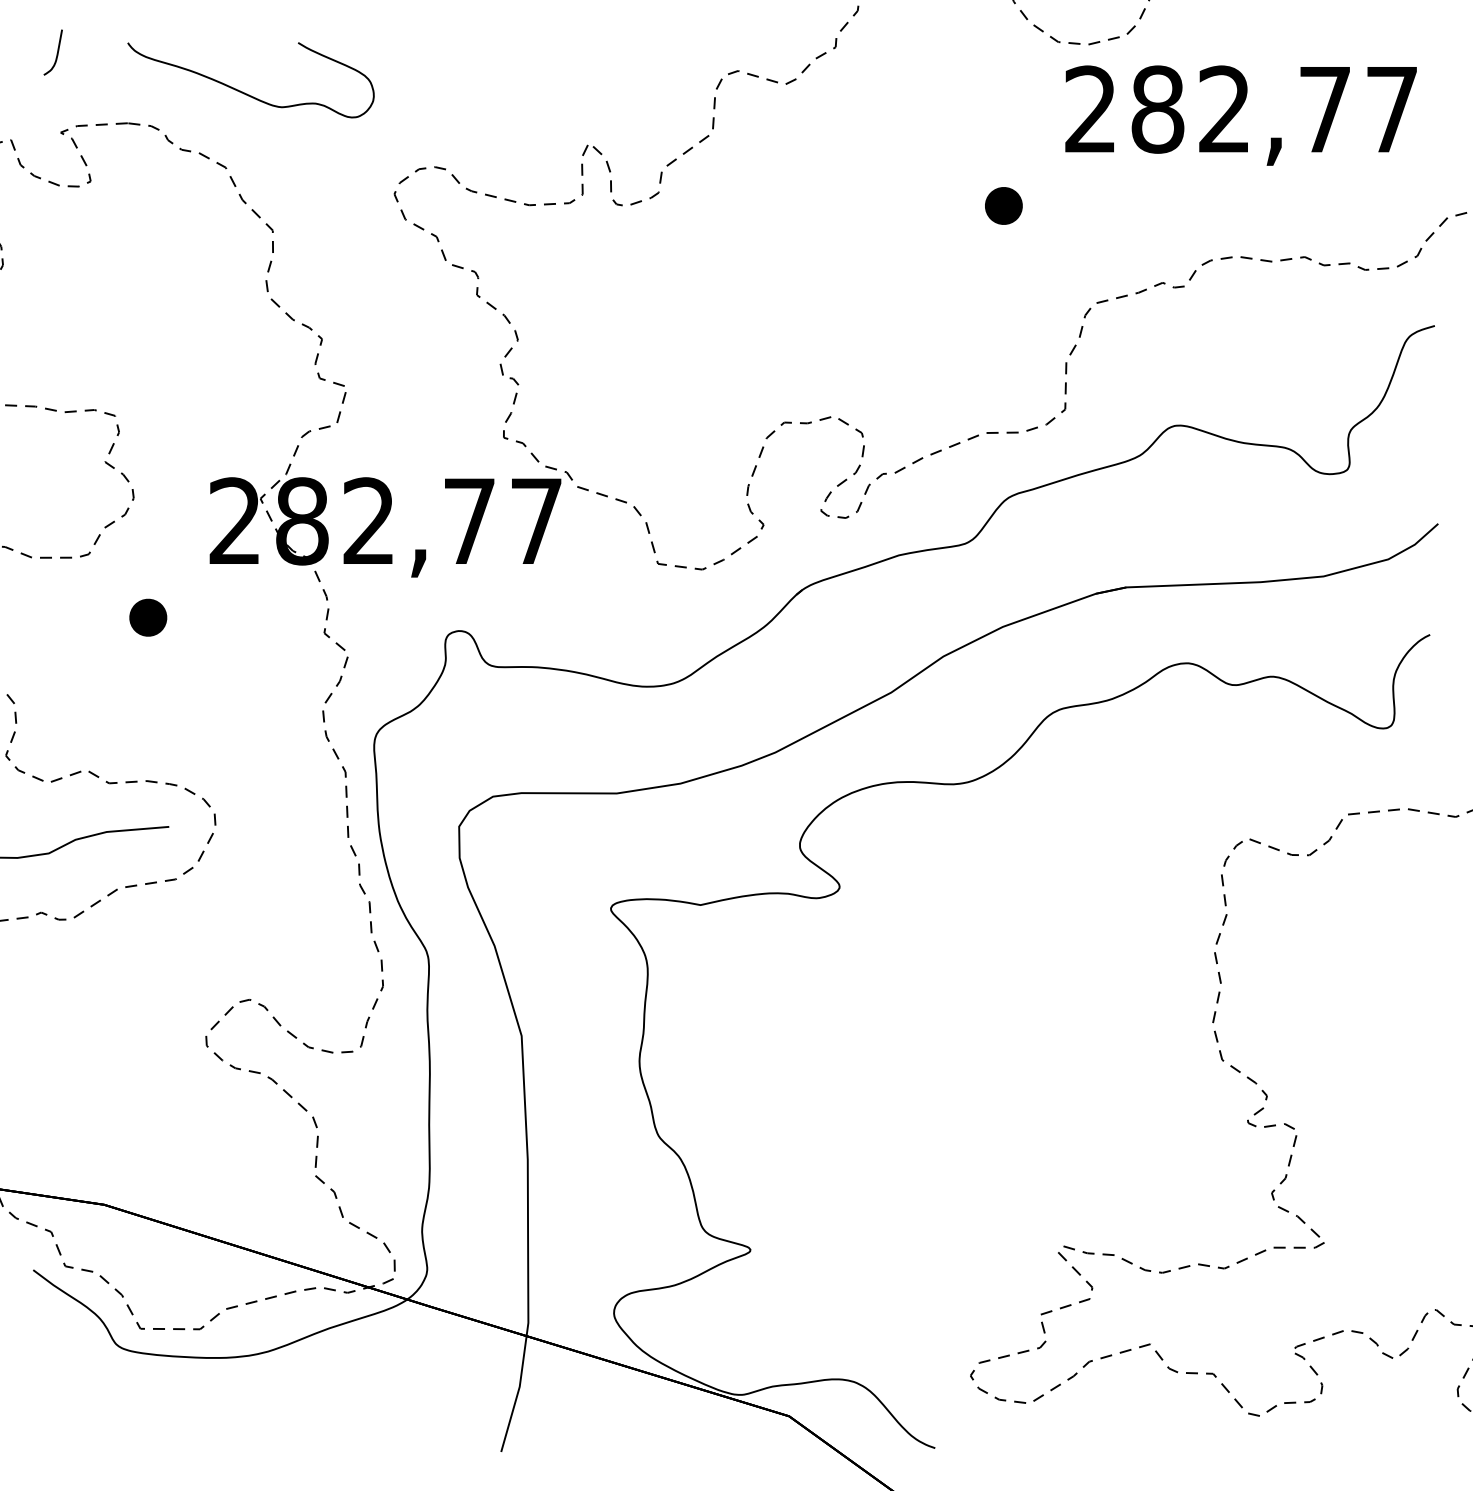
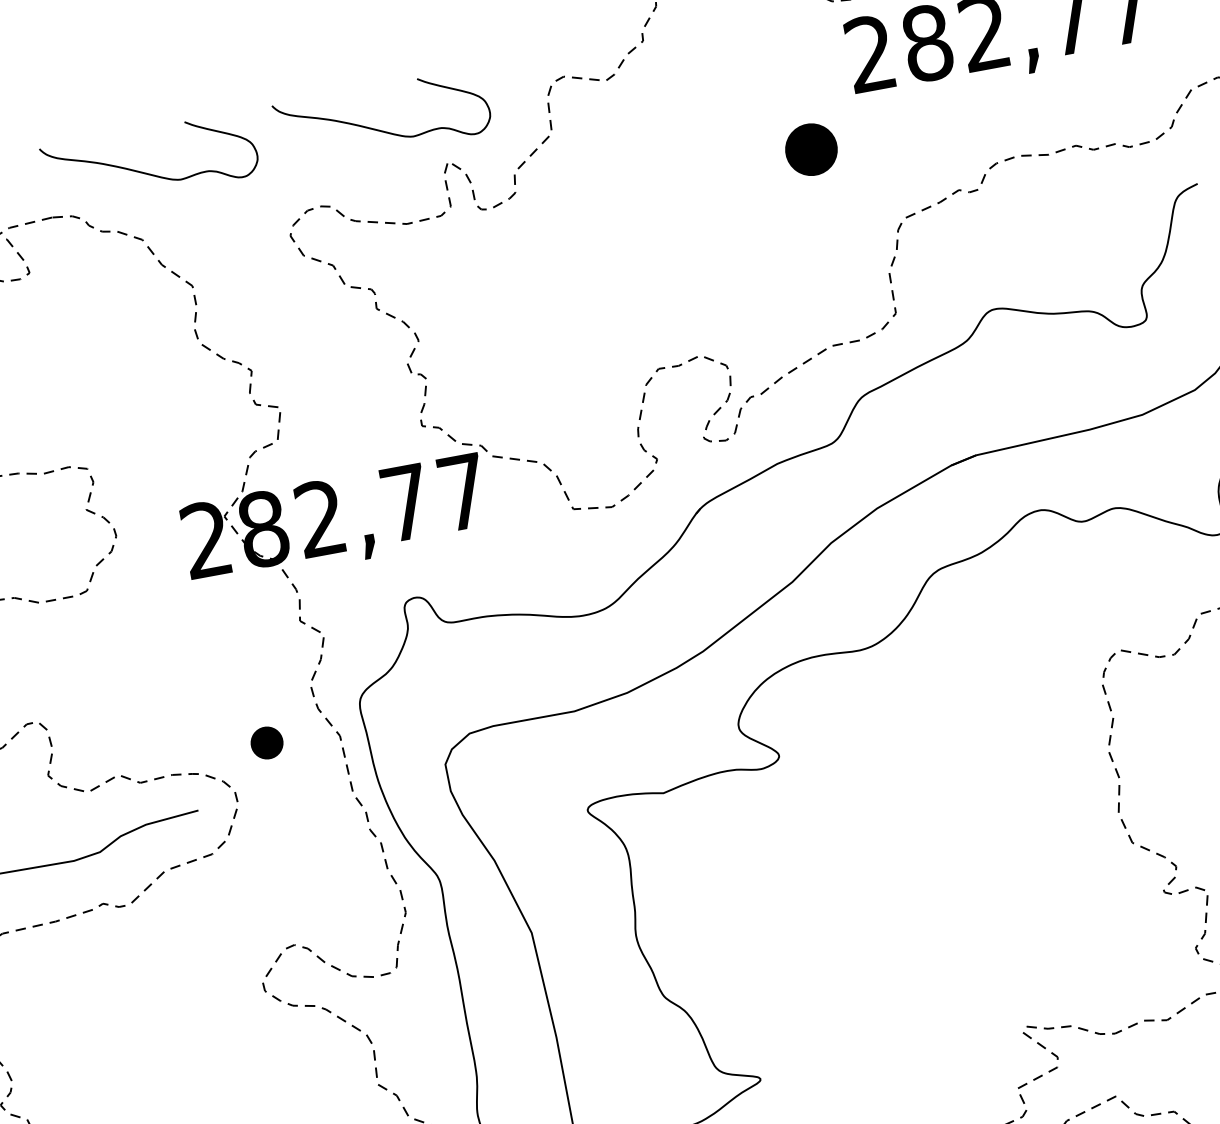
curve: (520, 93) -> (381, 130), added
part: (1003, 205) -> (811, 149), size x1.6
part: (148, 617) -> (267, 742), moved

